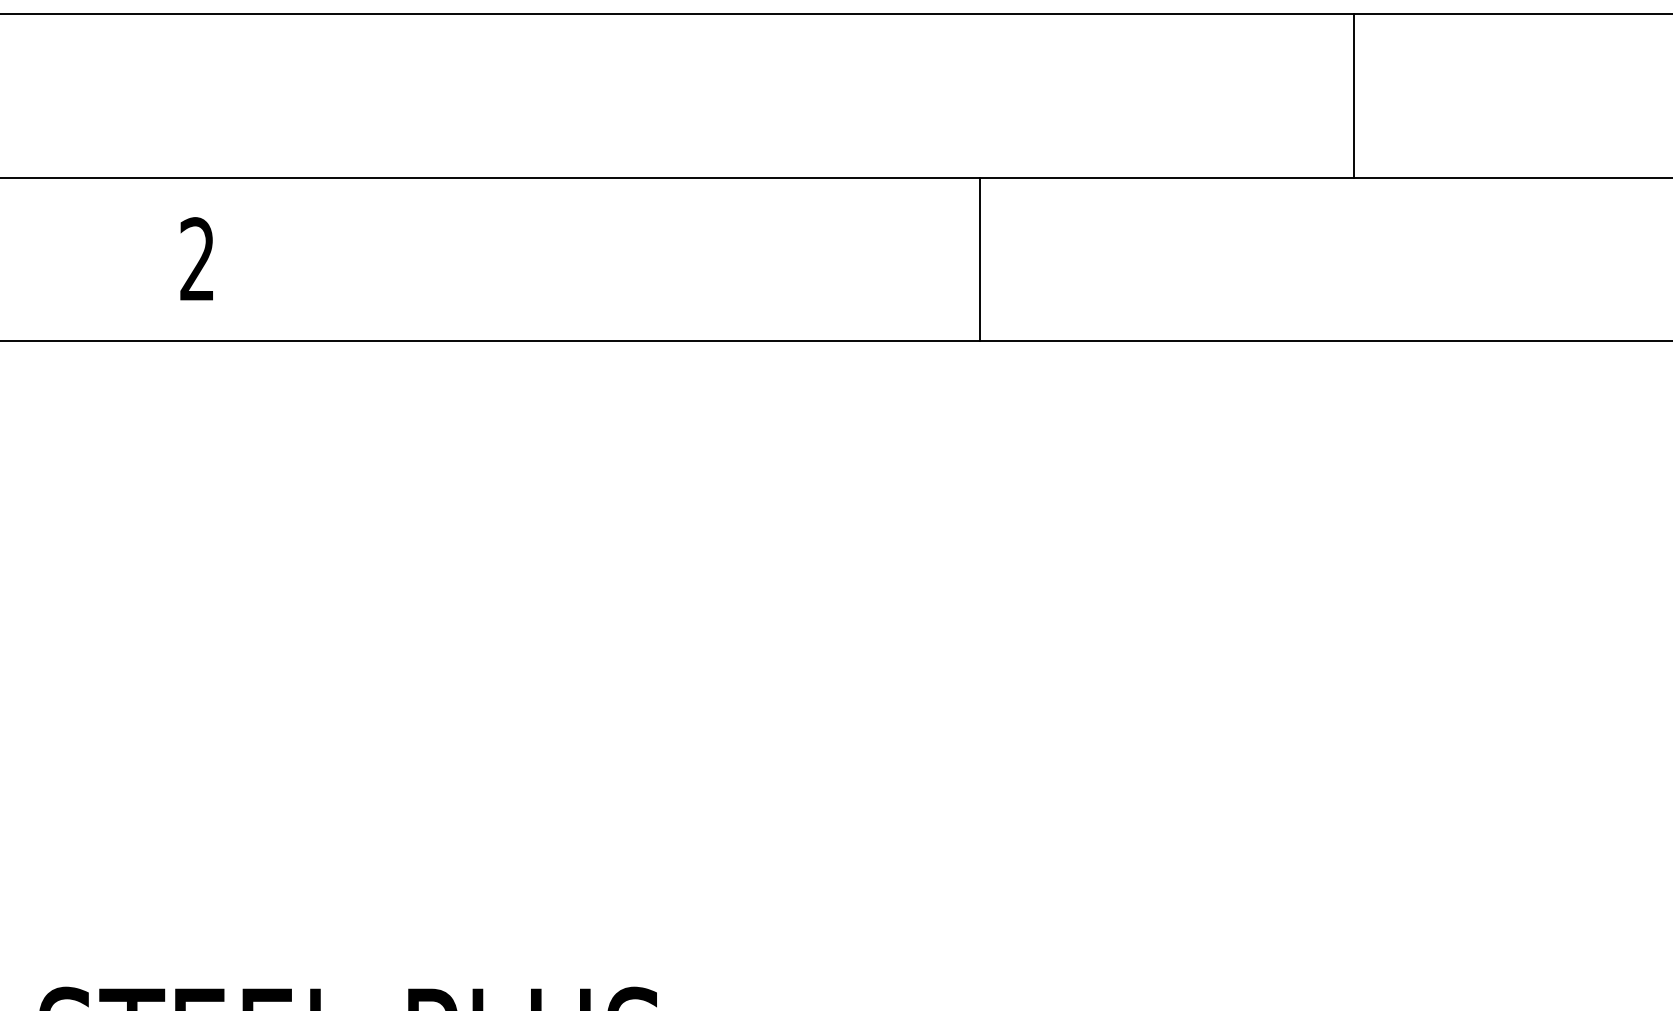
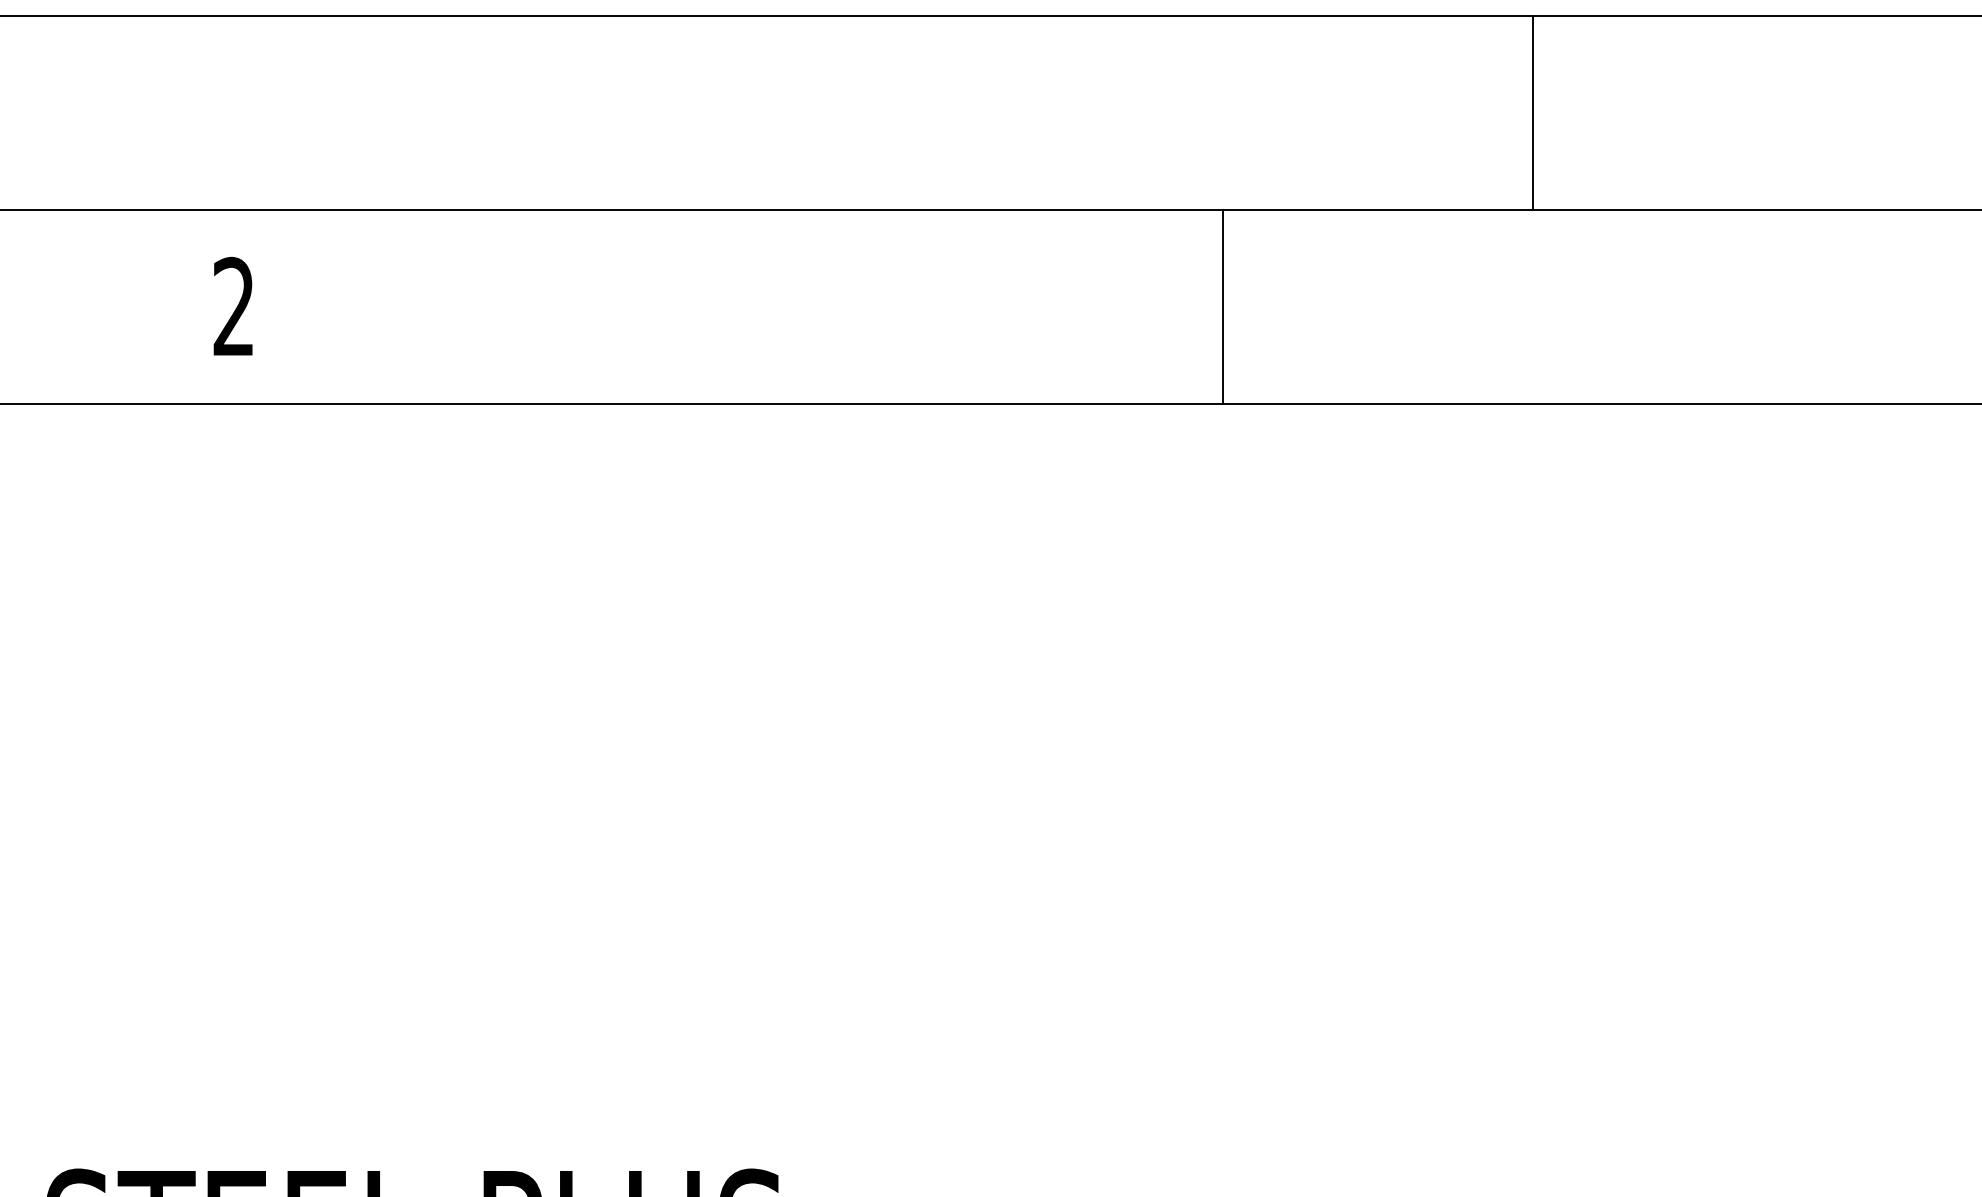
line: (1353, 96) -> (1533, 113), moved
line: (979, 258) -> (1223, 306), moved

